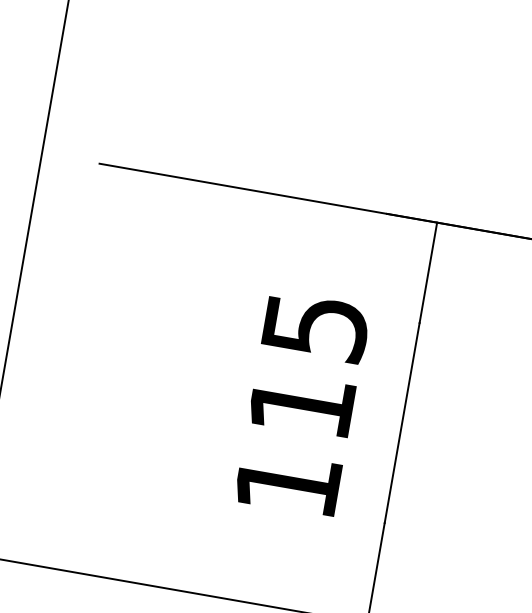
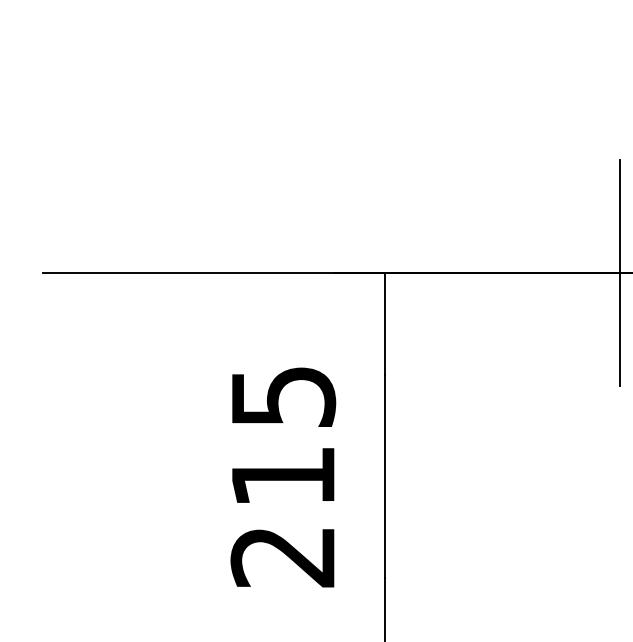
text: (287, 484) -> (282, 557), 115 -> 215

